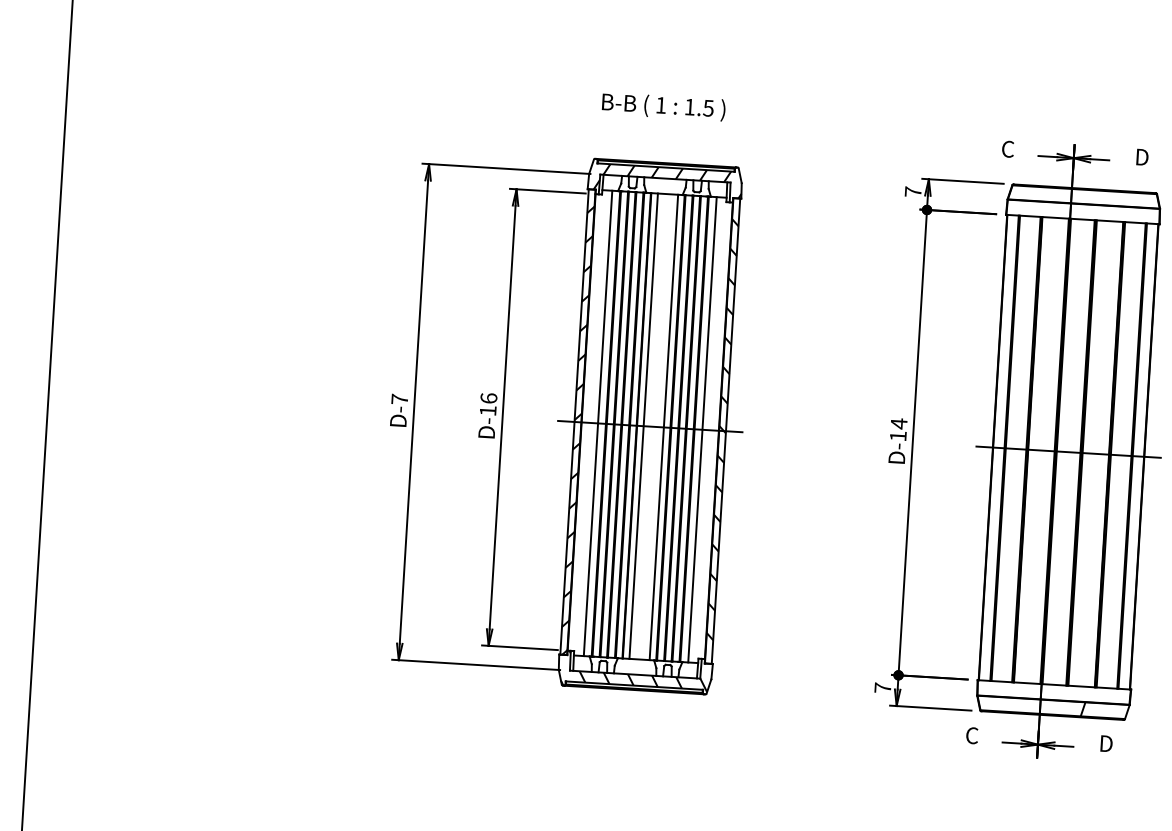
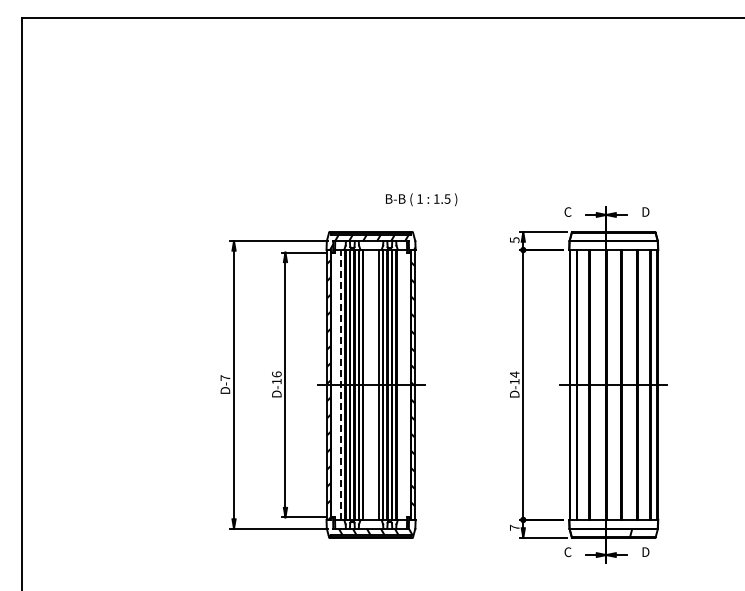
text: (663, 106) -> (421, 199), moved
text: (912, 192) -> (514, 240), 7 -> 5
line: (597, 424) -> (340, 385), solid -> dashed
line: (644, 425) -> (367, 384), removed
line: (702, 428) -> (401, 384), removed

